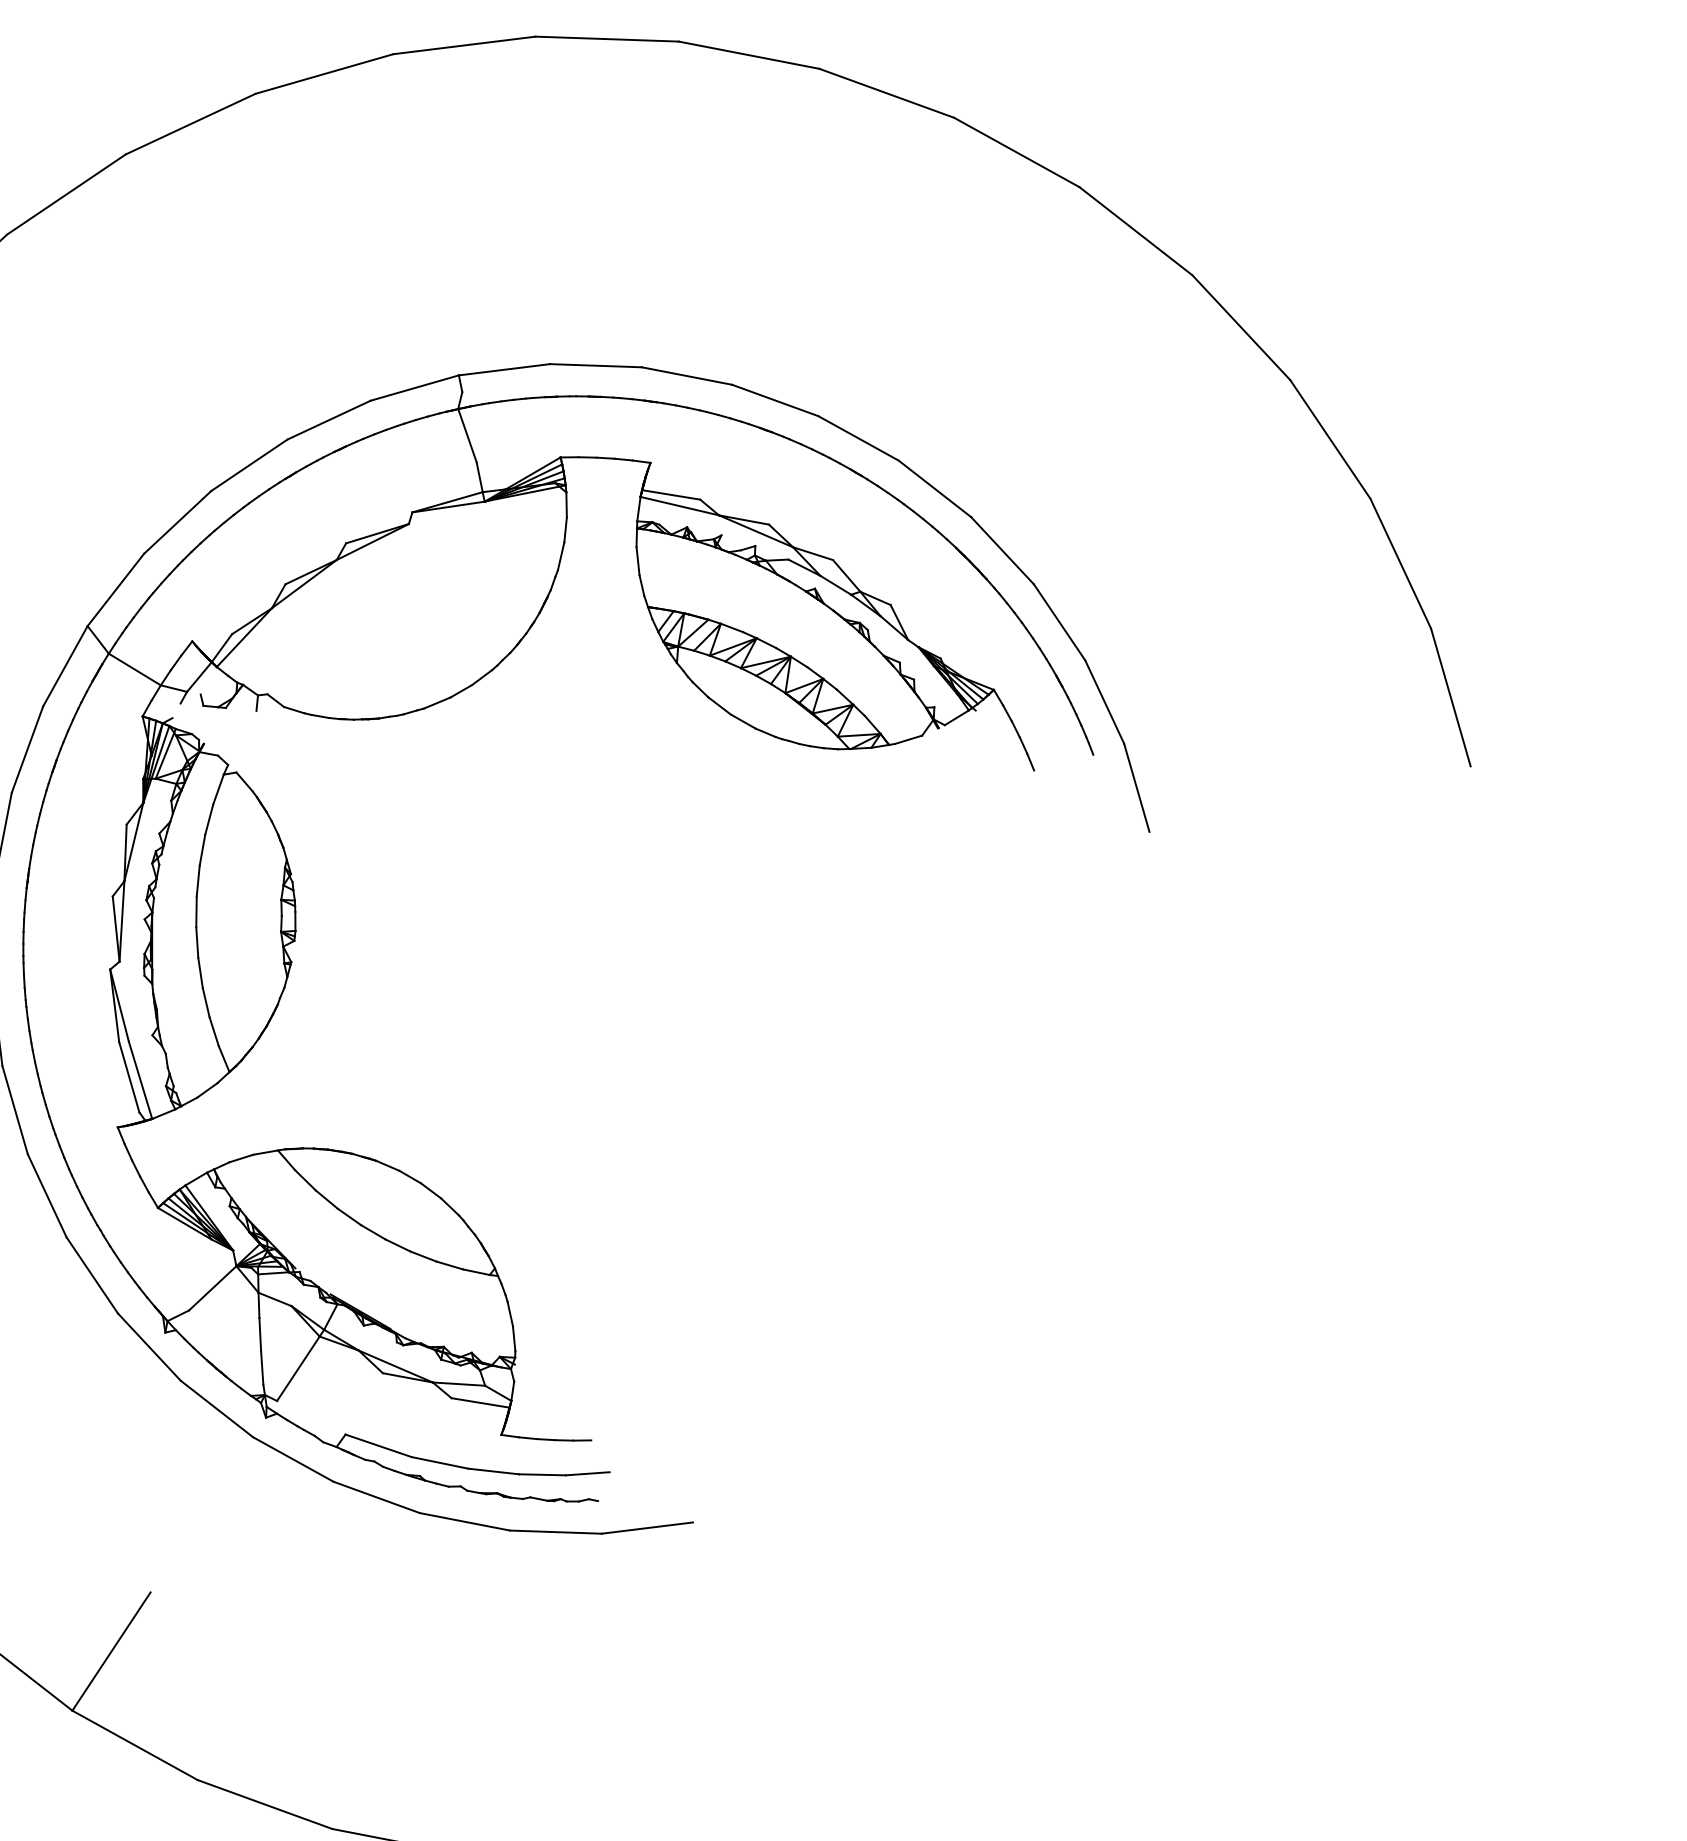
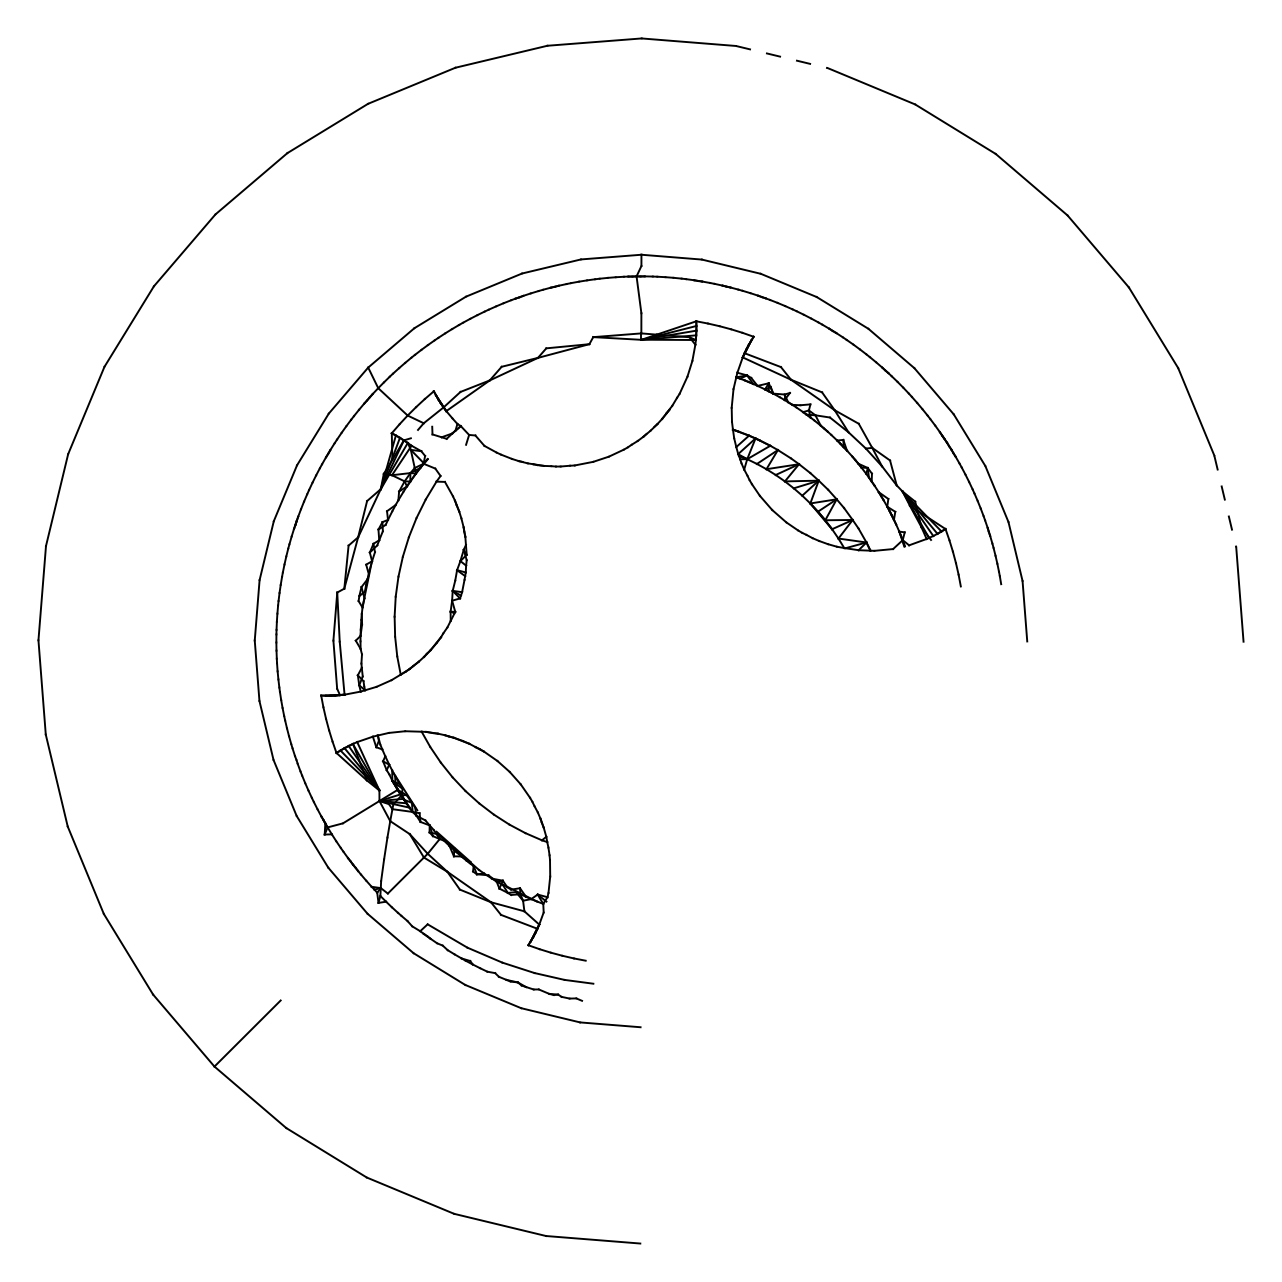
line: (608, 39) -> (782, 57), solid -> dashed
line: (1401, 563) -> (1225, 501), solid -> dashed

